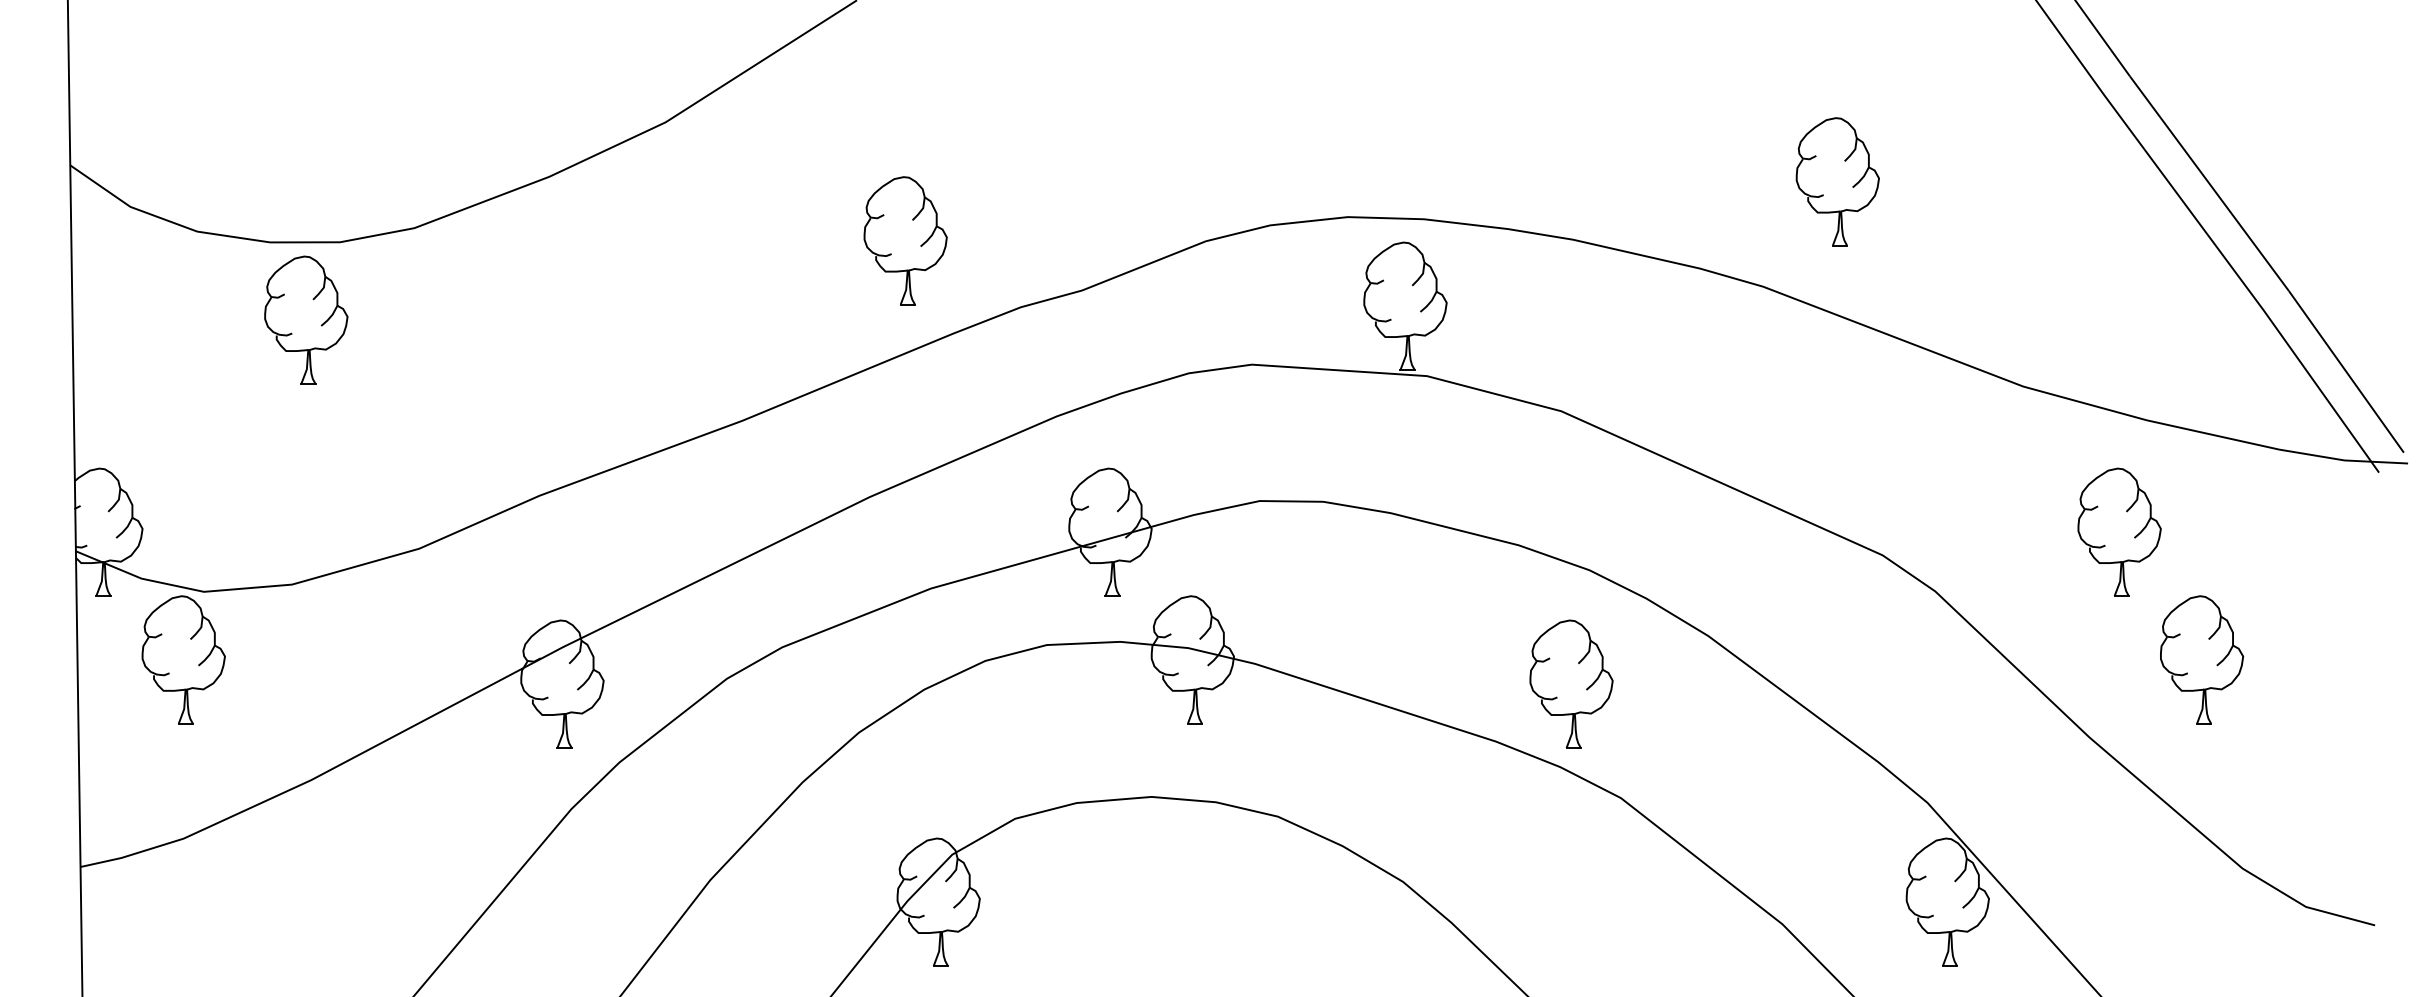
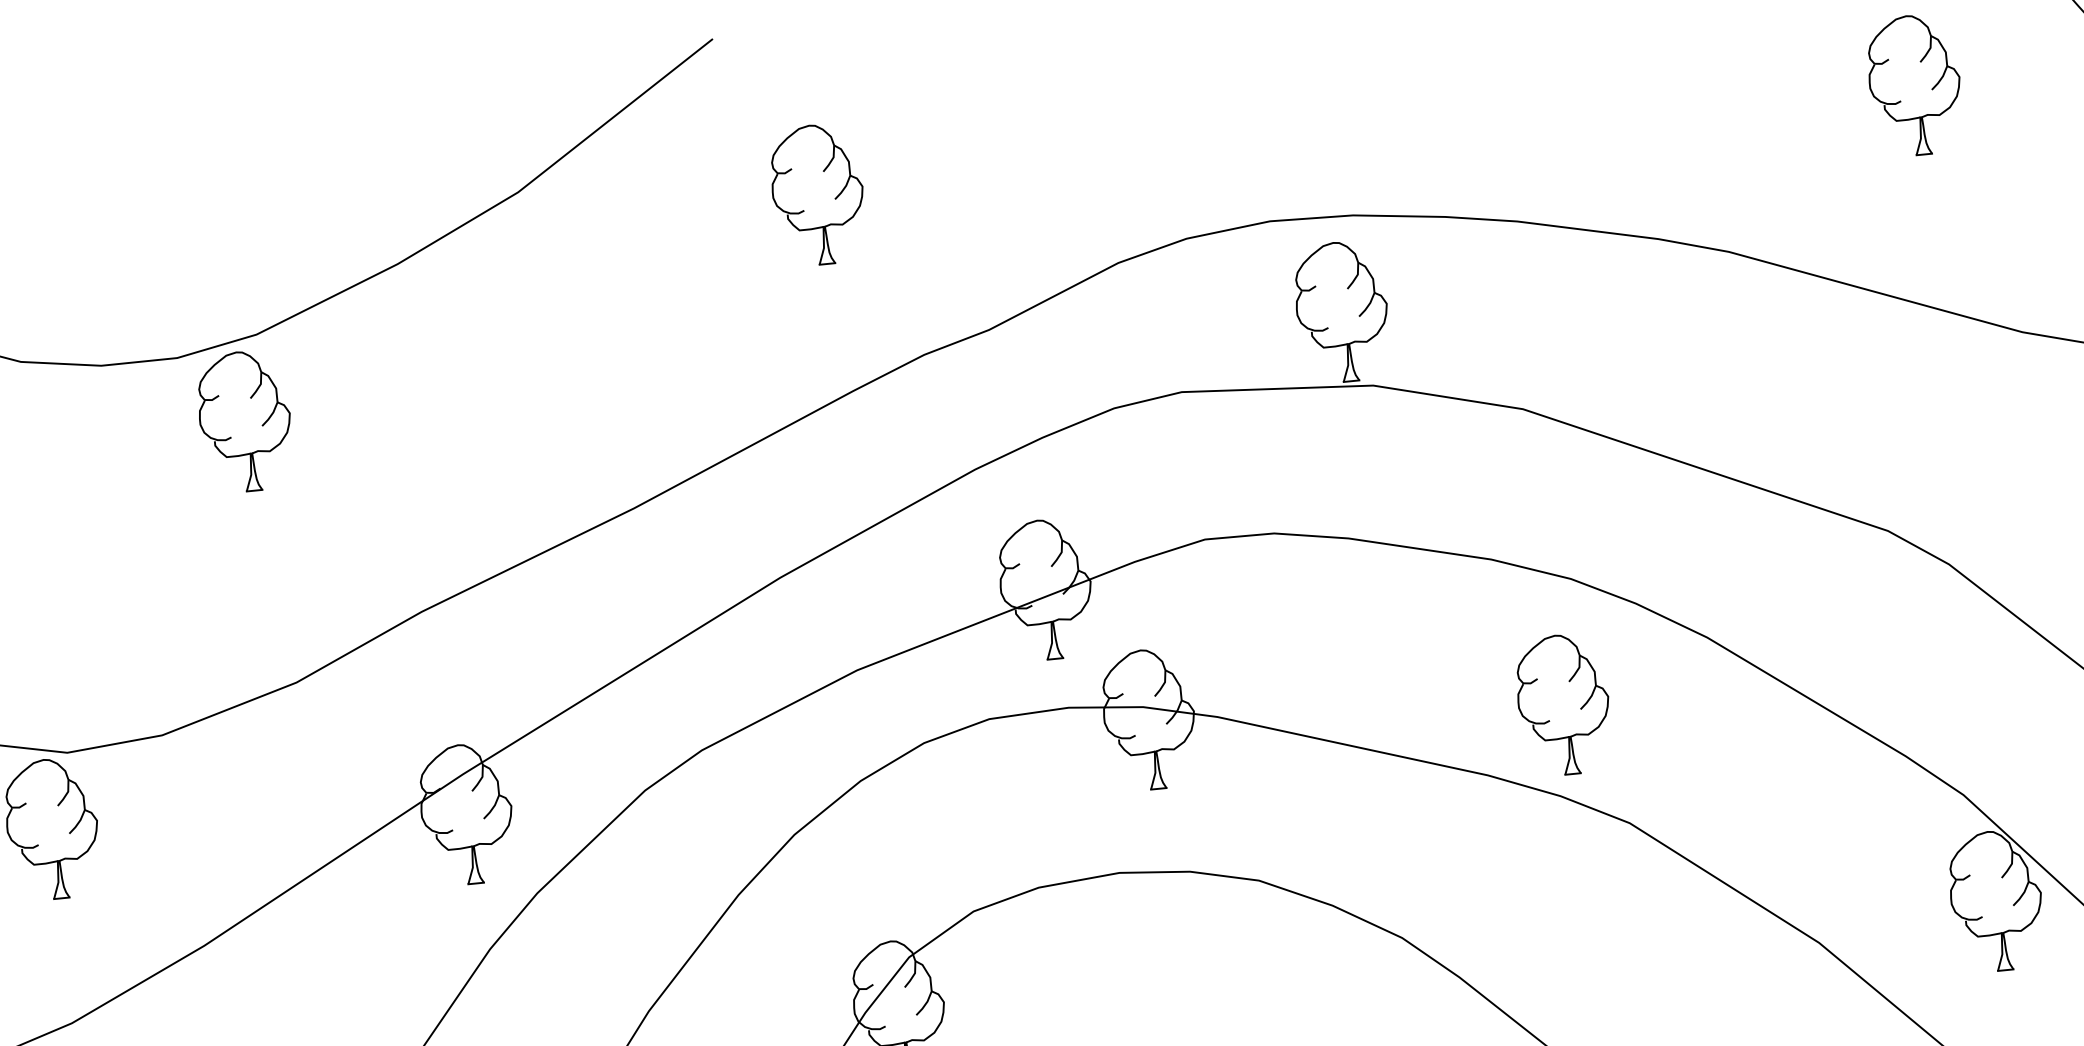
part: (1837, 181) -> (1914, 84), moved
part: (905, 240) -> (817, 194), moved
part: (306, 319) -> (245, 420), moved

